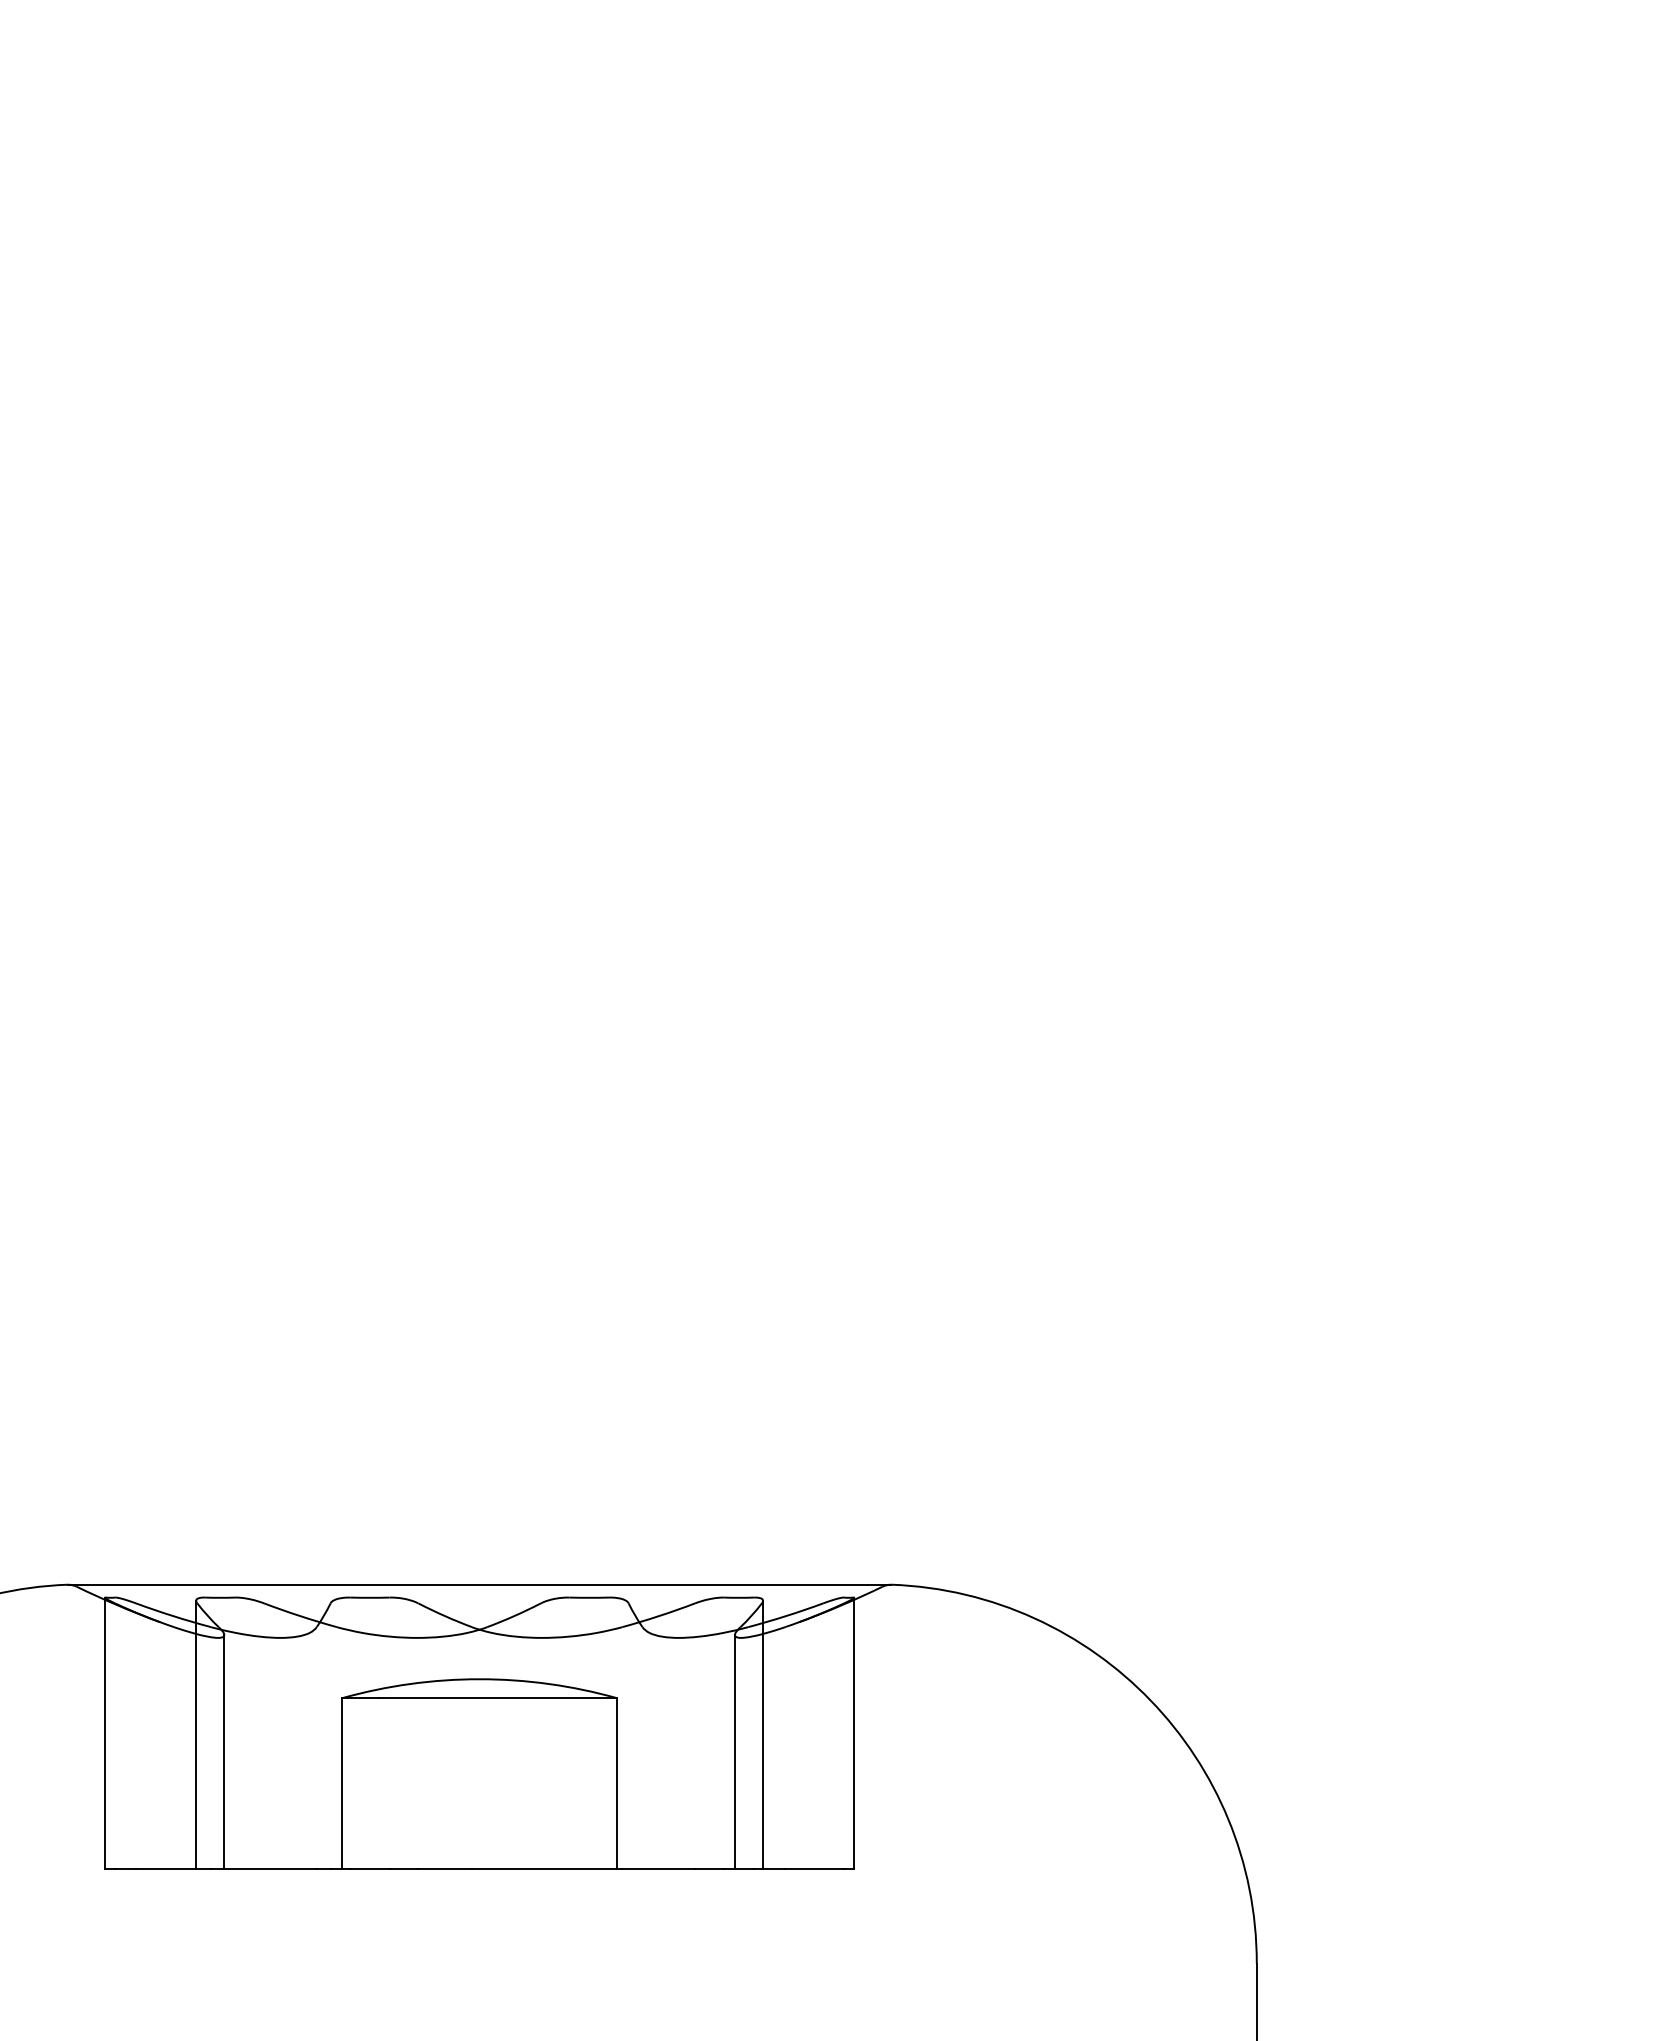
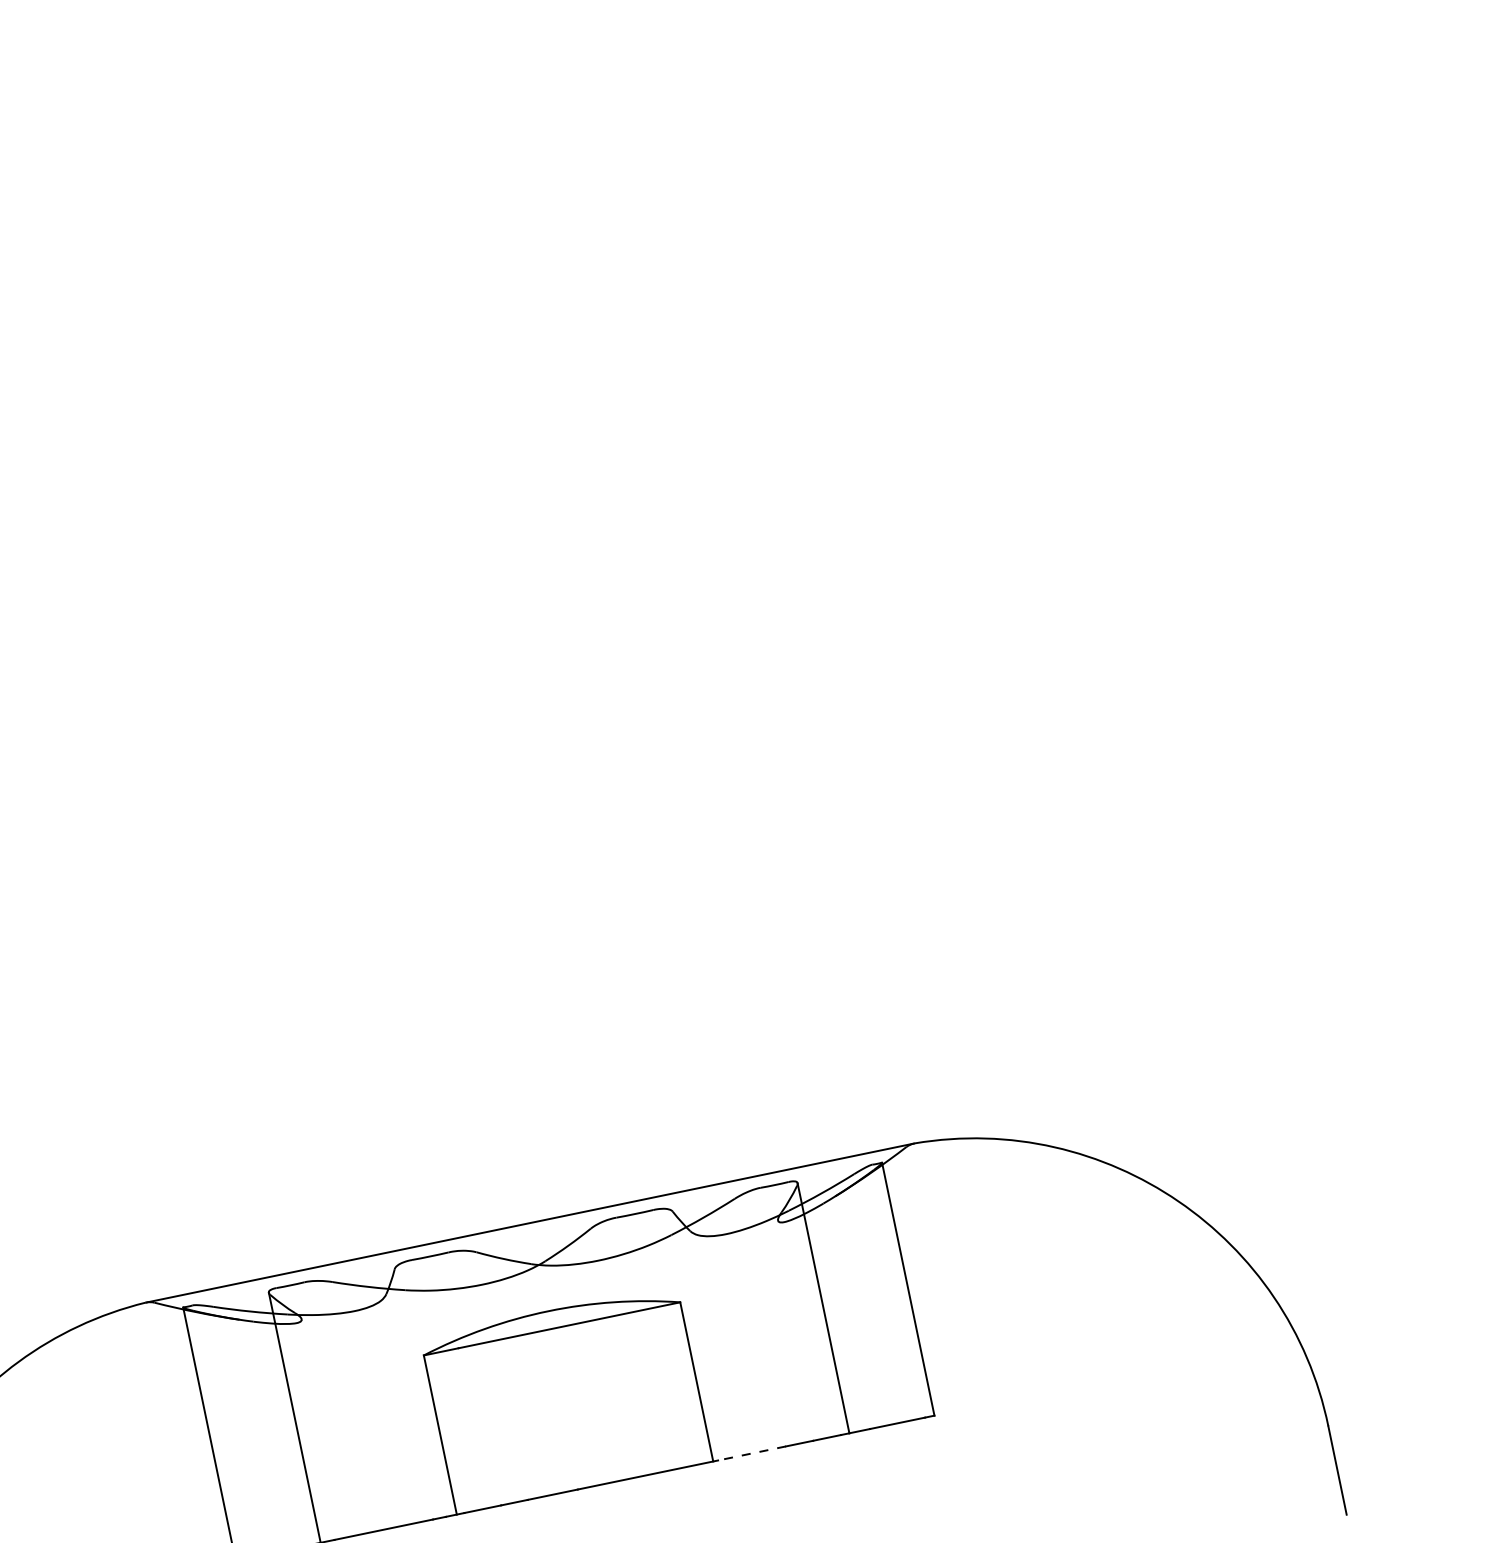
line: (224, 1751) -> (324, 1427), removed
line: (734, 1751) -> (800, 1329), removed
line: (658, 1868) -> (751, 1453), solid -> dashed

